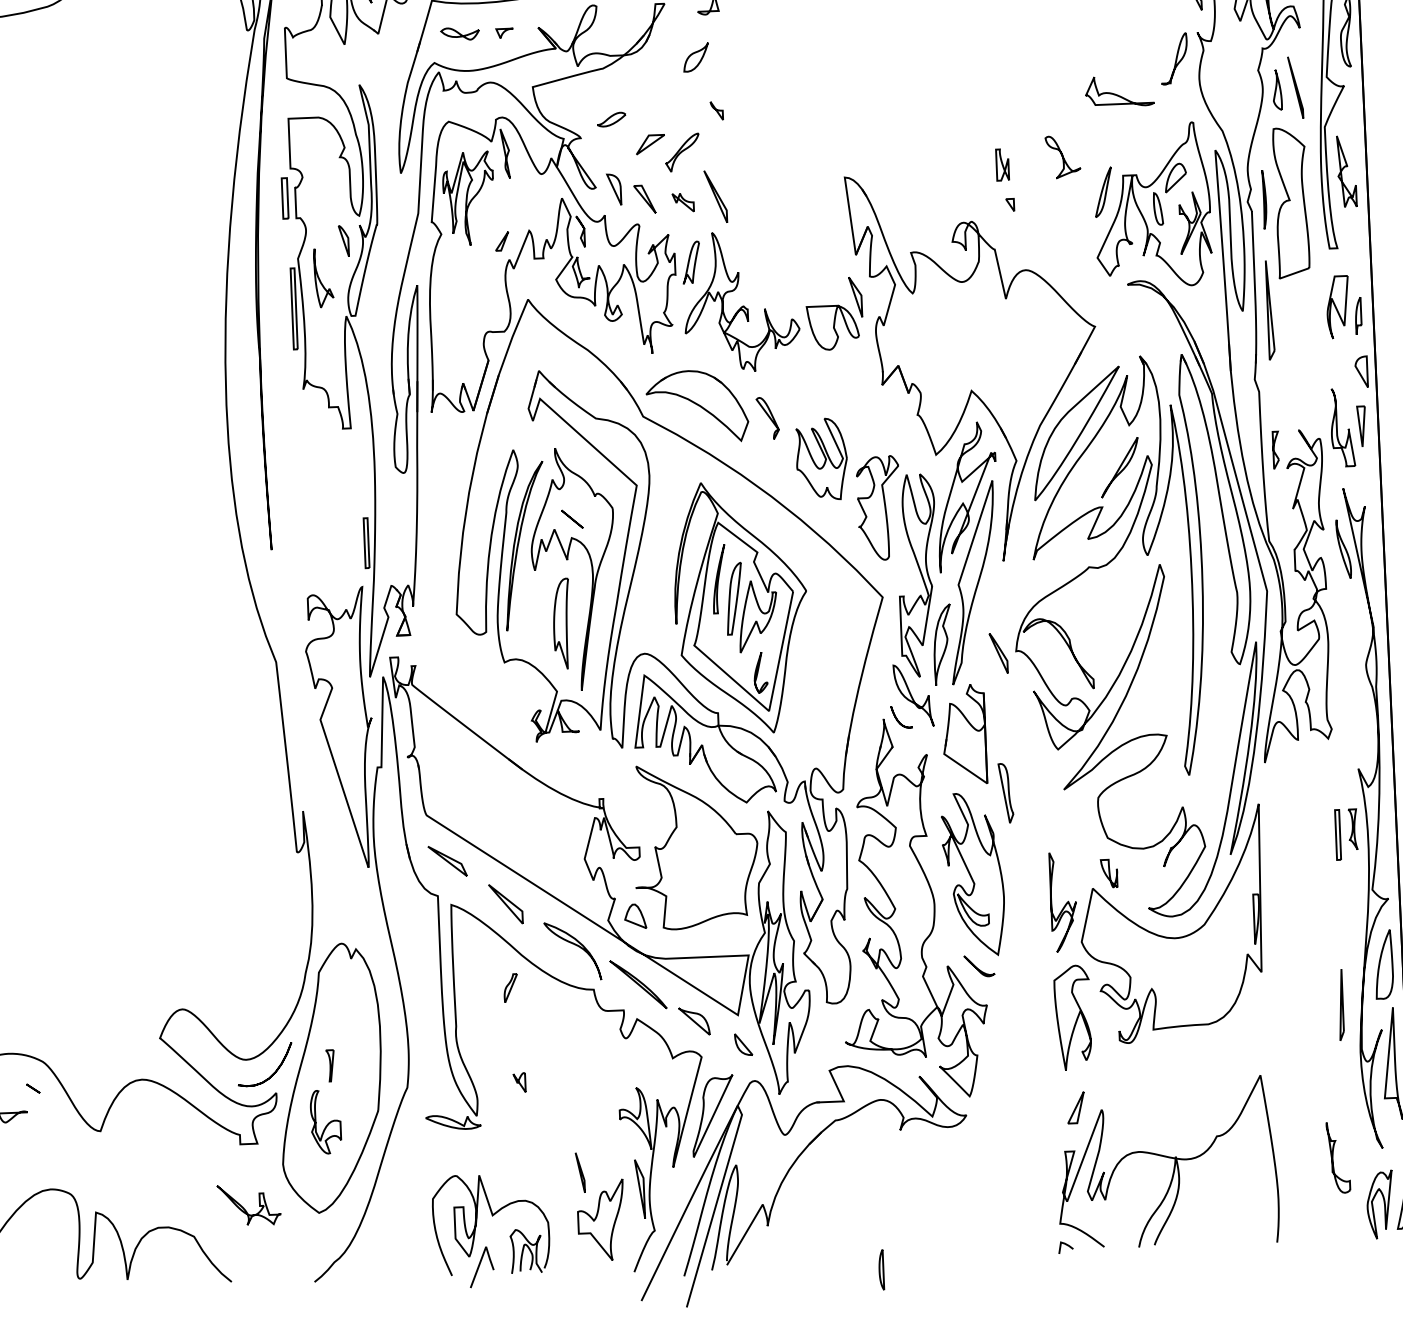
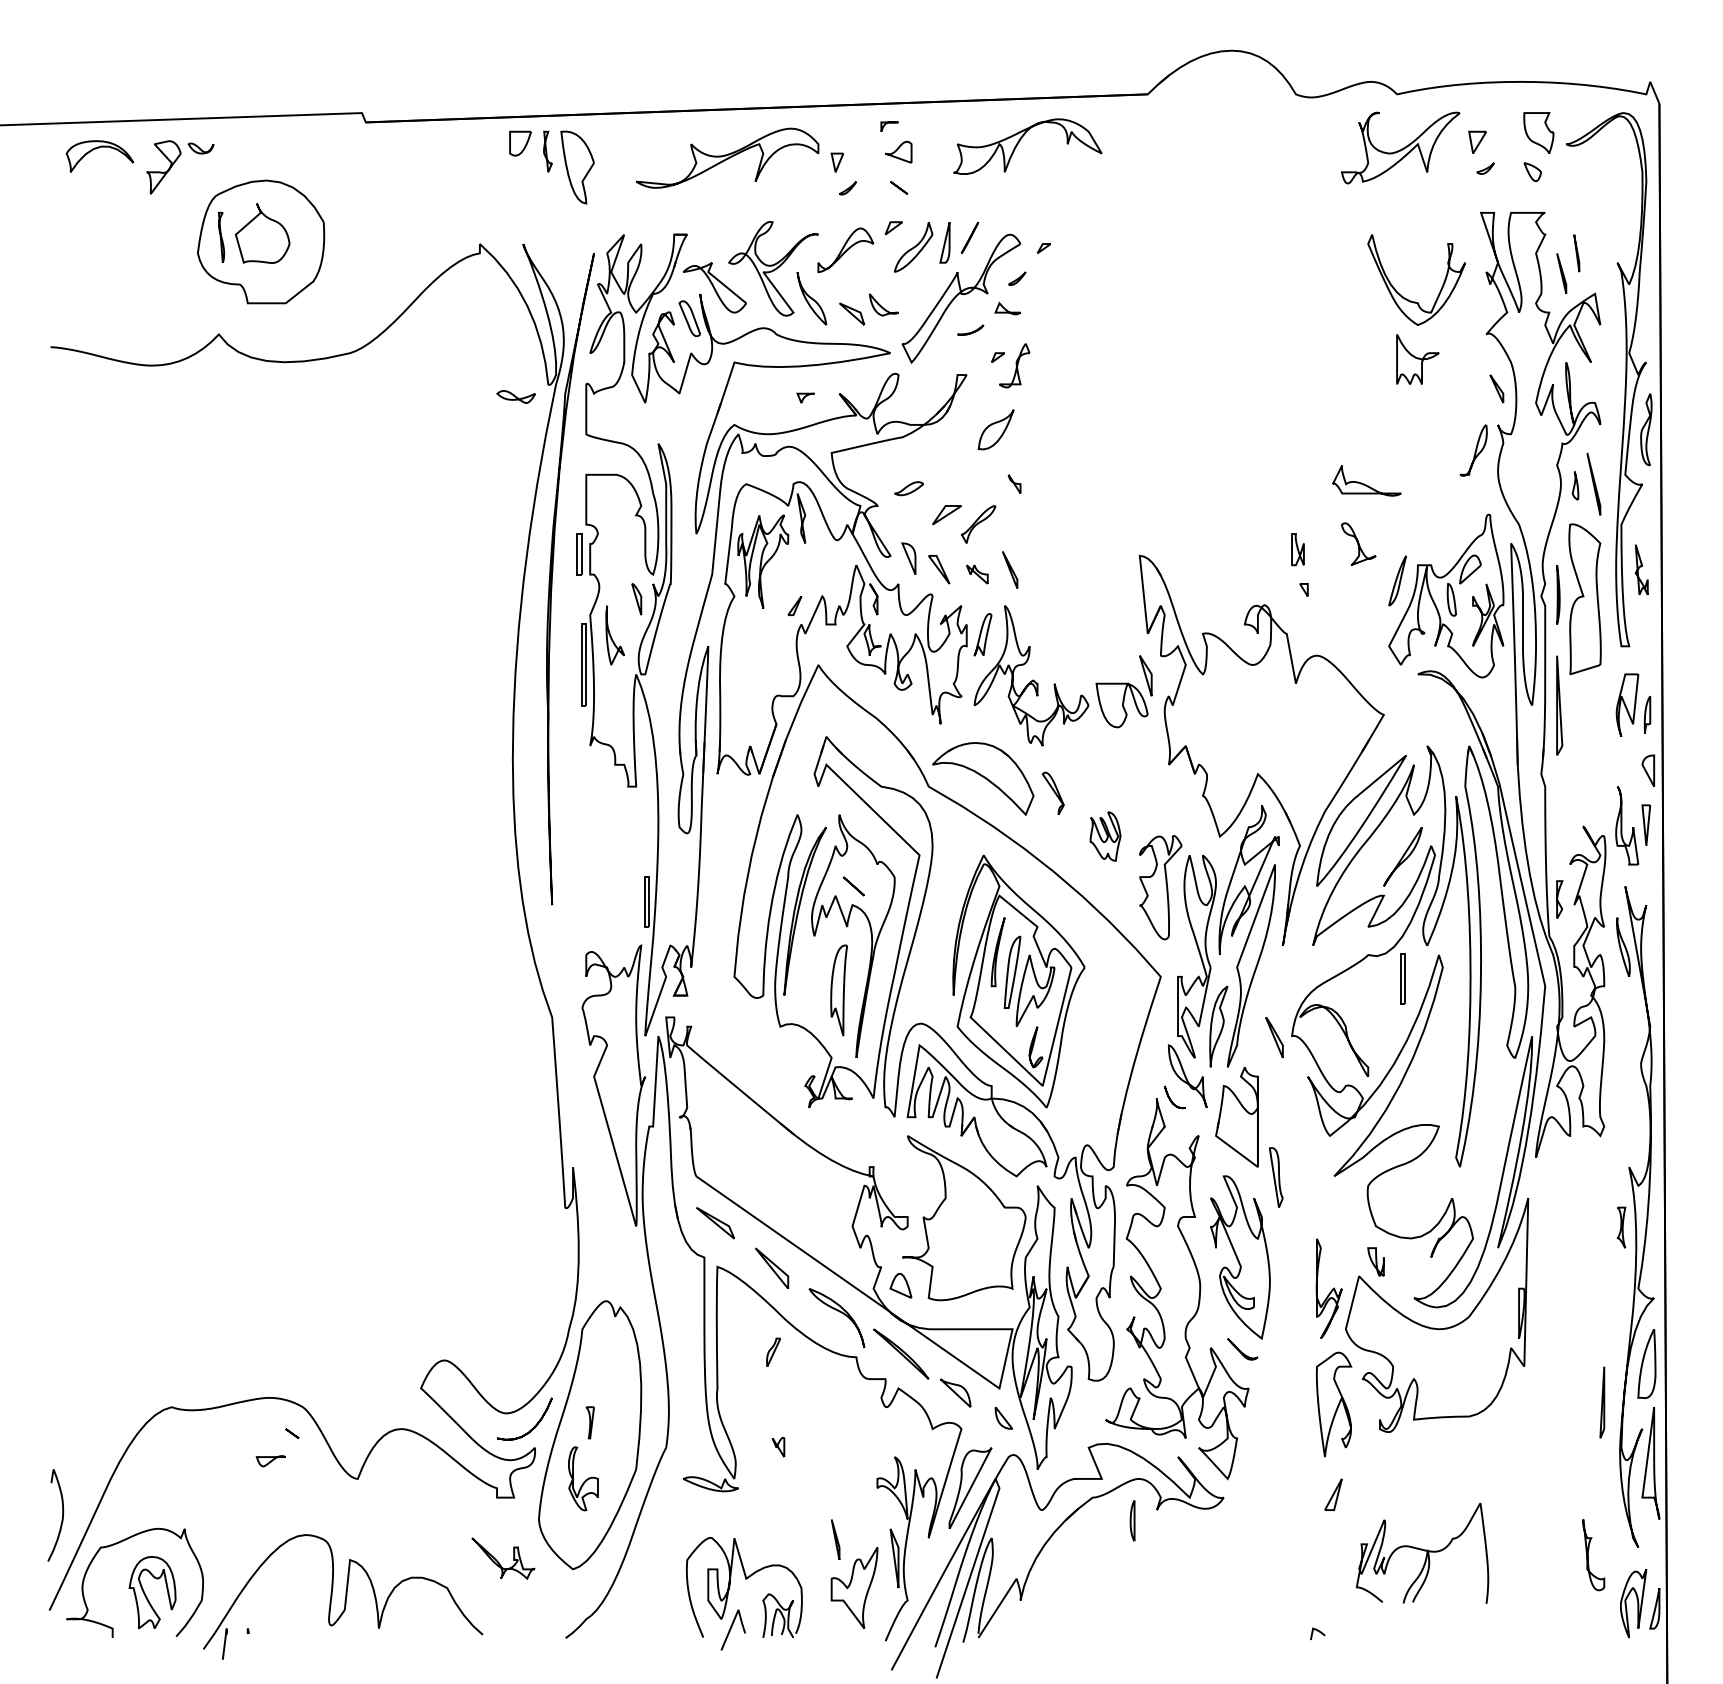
part: (459, 33) -> (515, 396), moved
part: (695, 57) -> (995, 429), size x1.4
part: (1277, 89) -> (1575, 485), size x0.7
part: (1119, 91) -> (1366, 480), moved
part: (1346, 171) -> (1641, 569), size x0.7
part: (715, 196) -> (1009, 569), size x0.7
part: (1275, 450) -> (1559, 899), moved
part: (821, 459) -> (1105, 836), size x0.6
part: (1337, 834) -> (1402, 978), moved
part: (1167, 1163) -> (1422, 1553), size x0.6
part: (881, 1269) -> (1132, 1520), moved

